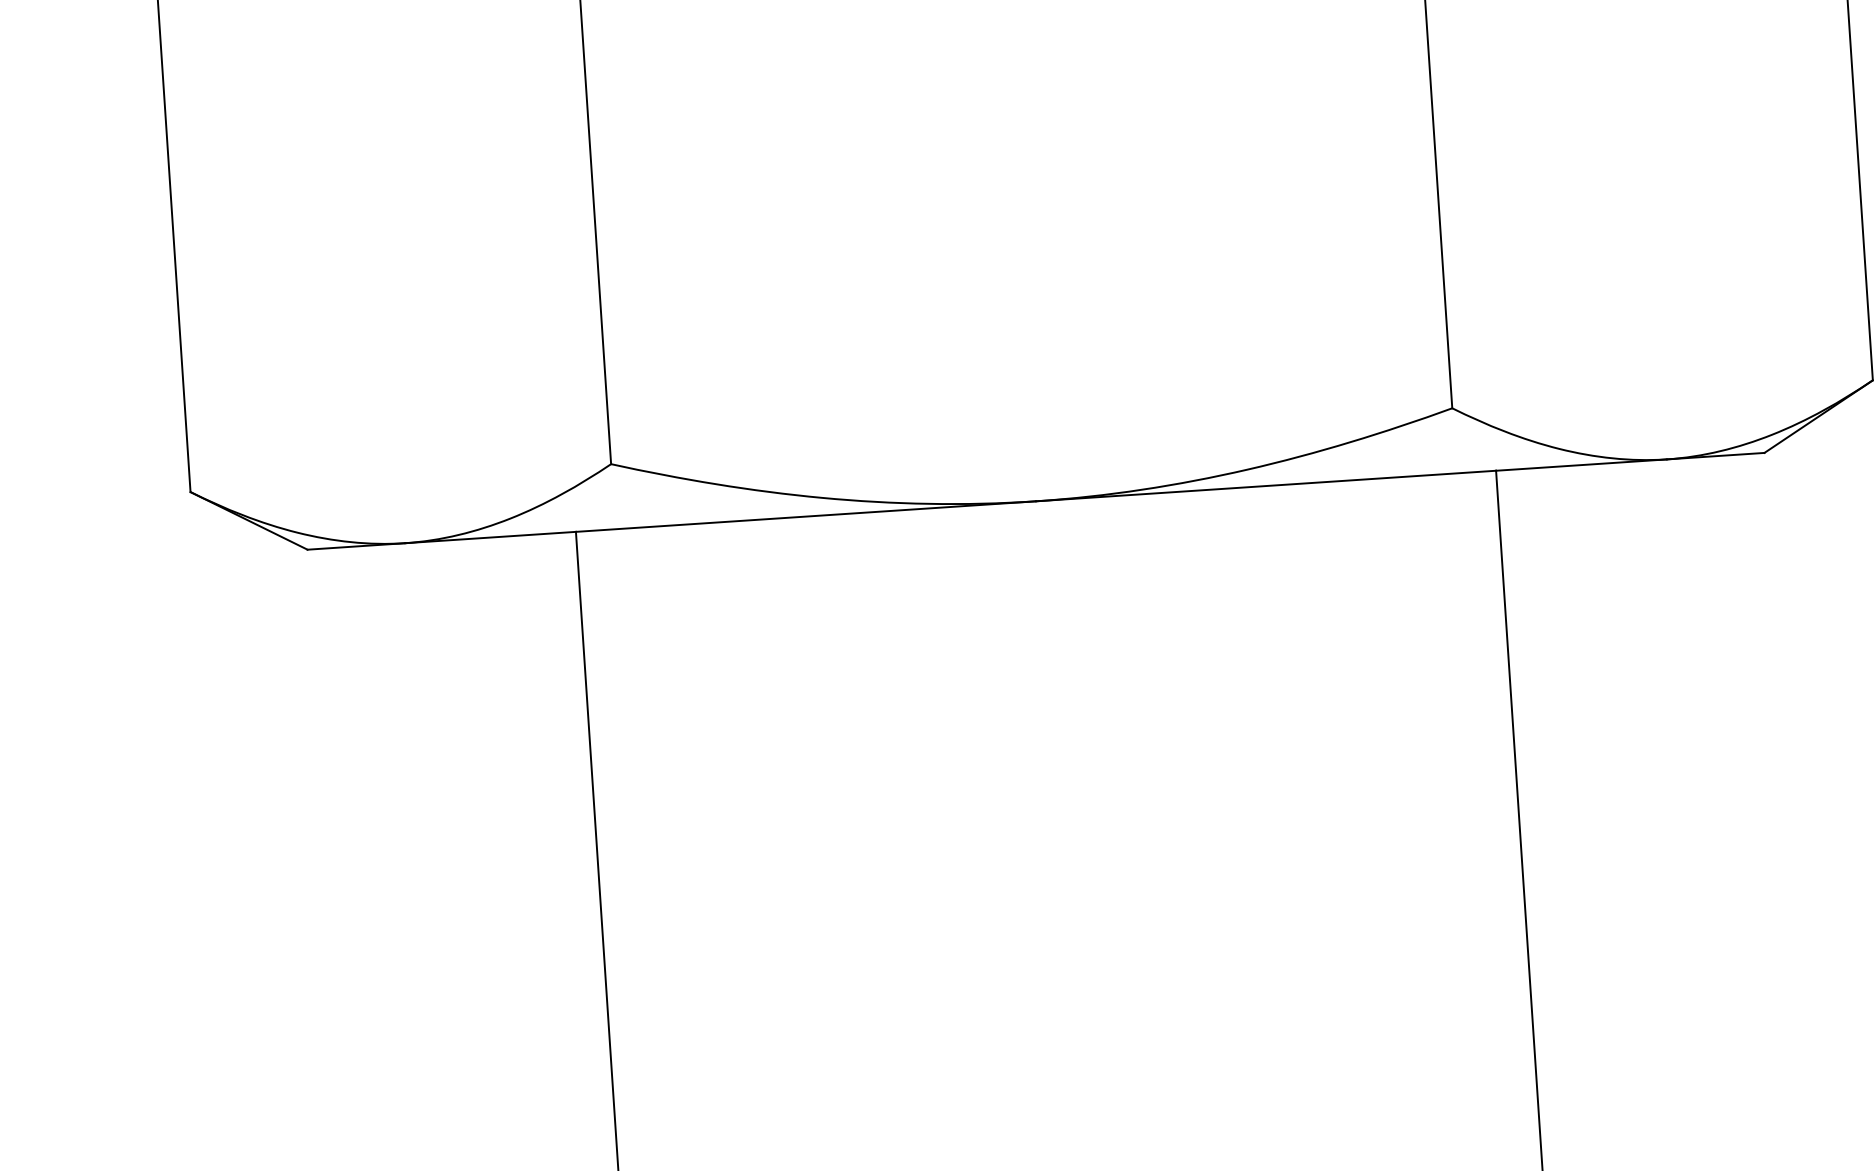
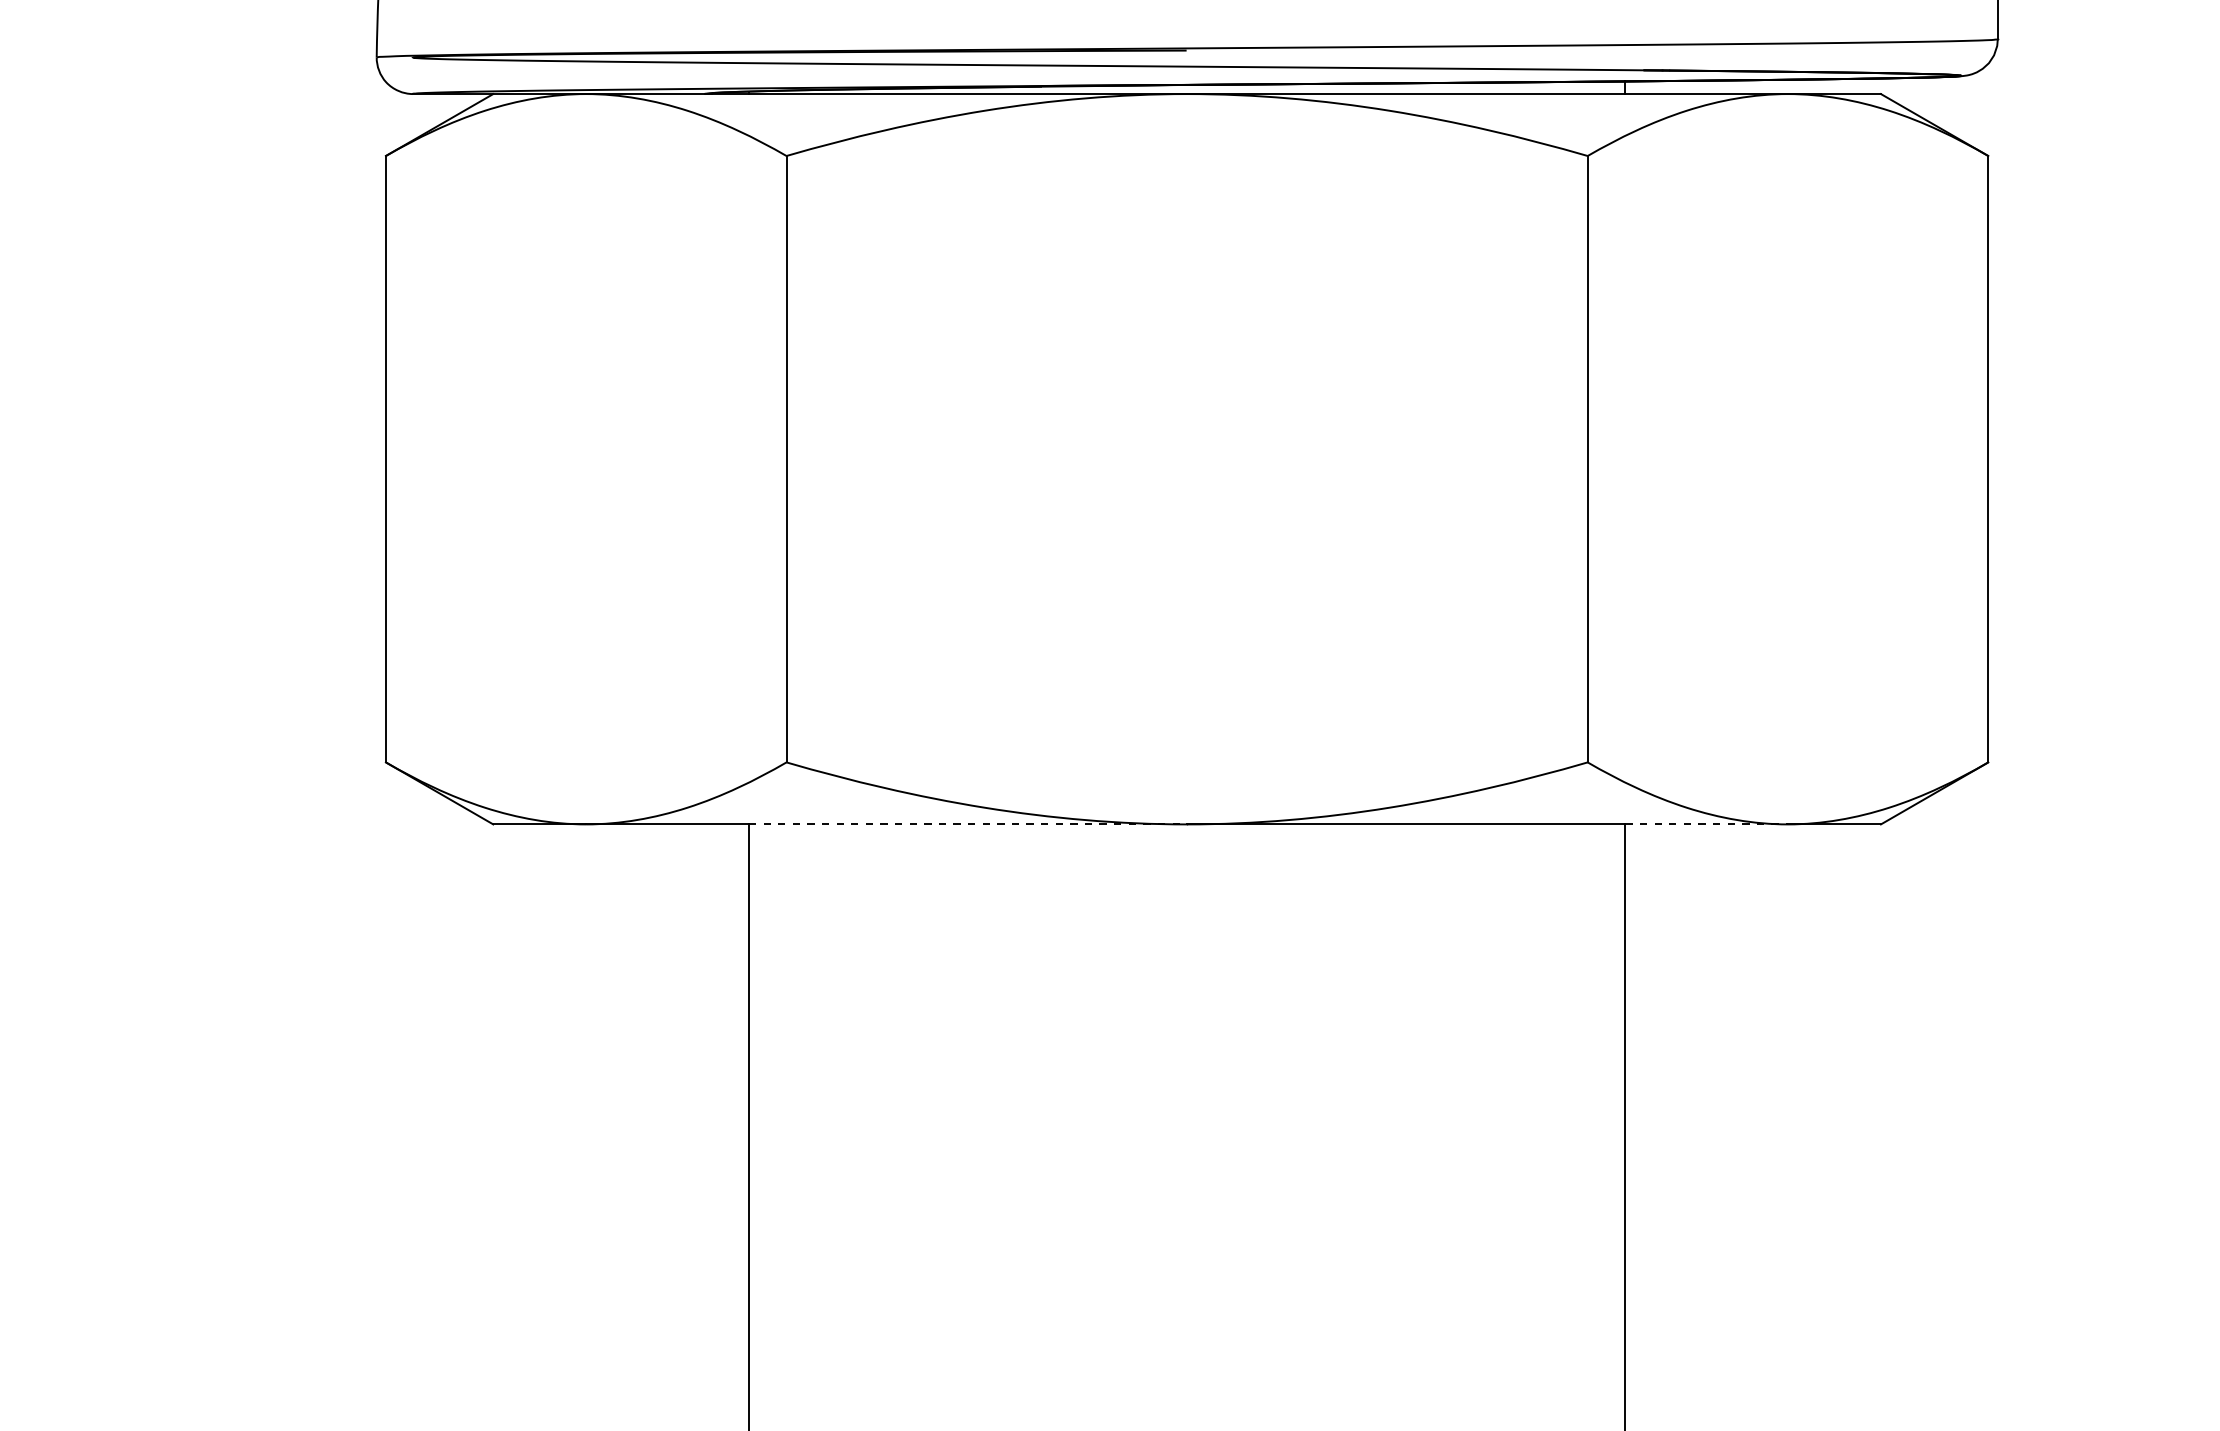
line: (1582, 465) -> (1707, 824), solid -> dashed
line: (806, 516) -> (968, 824), solid -> dashed

